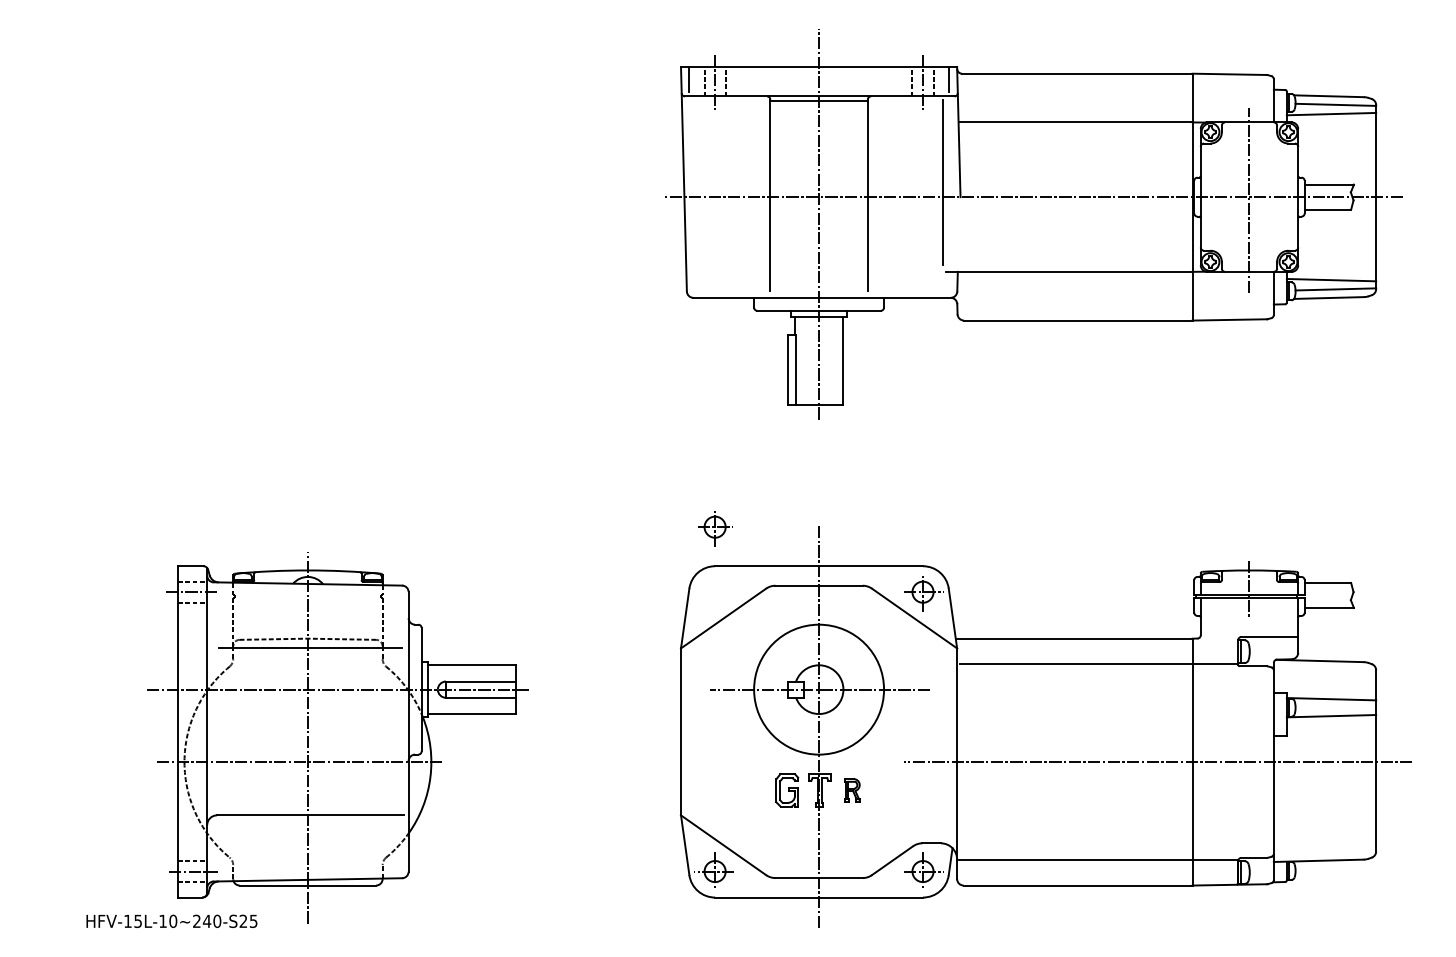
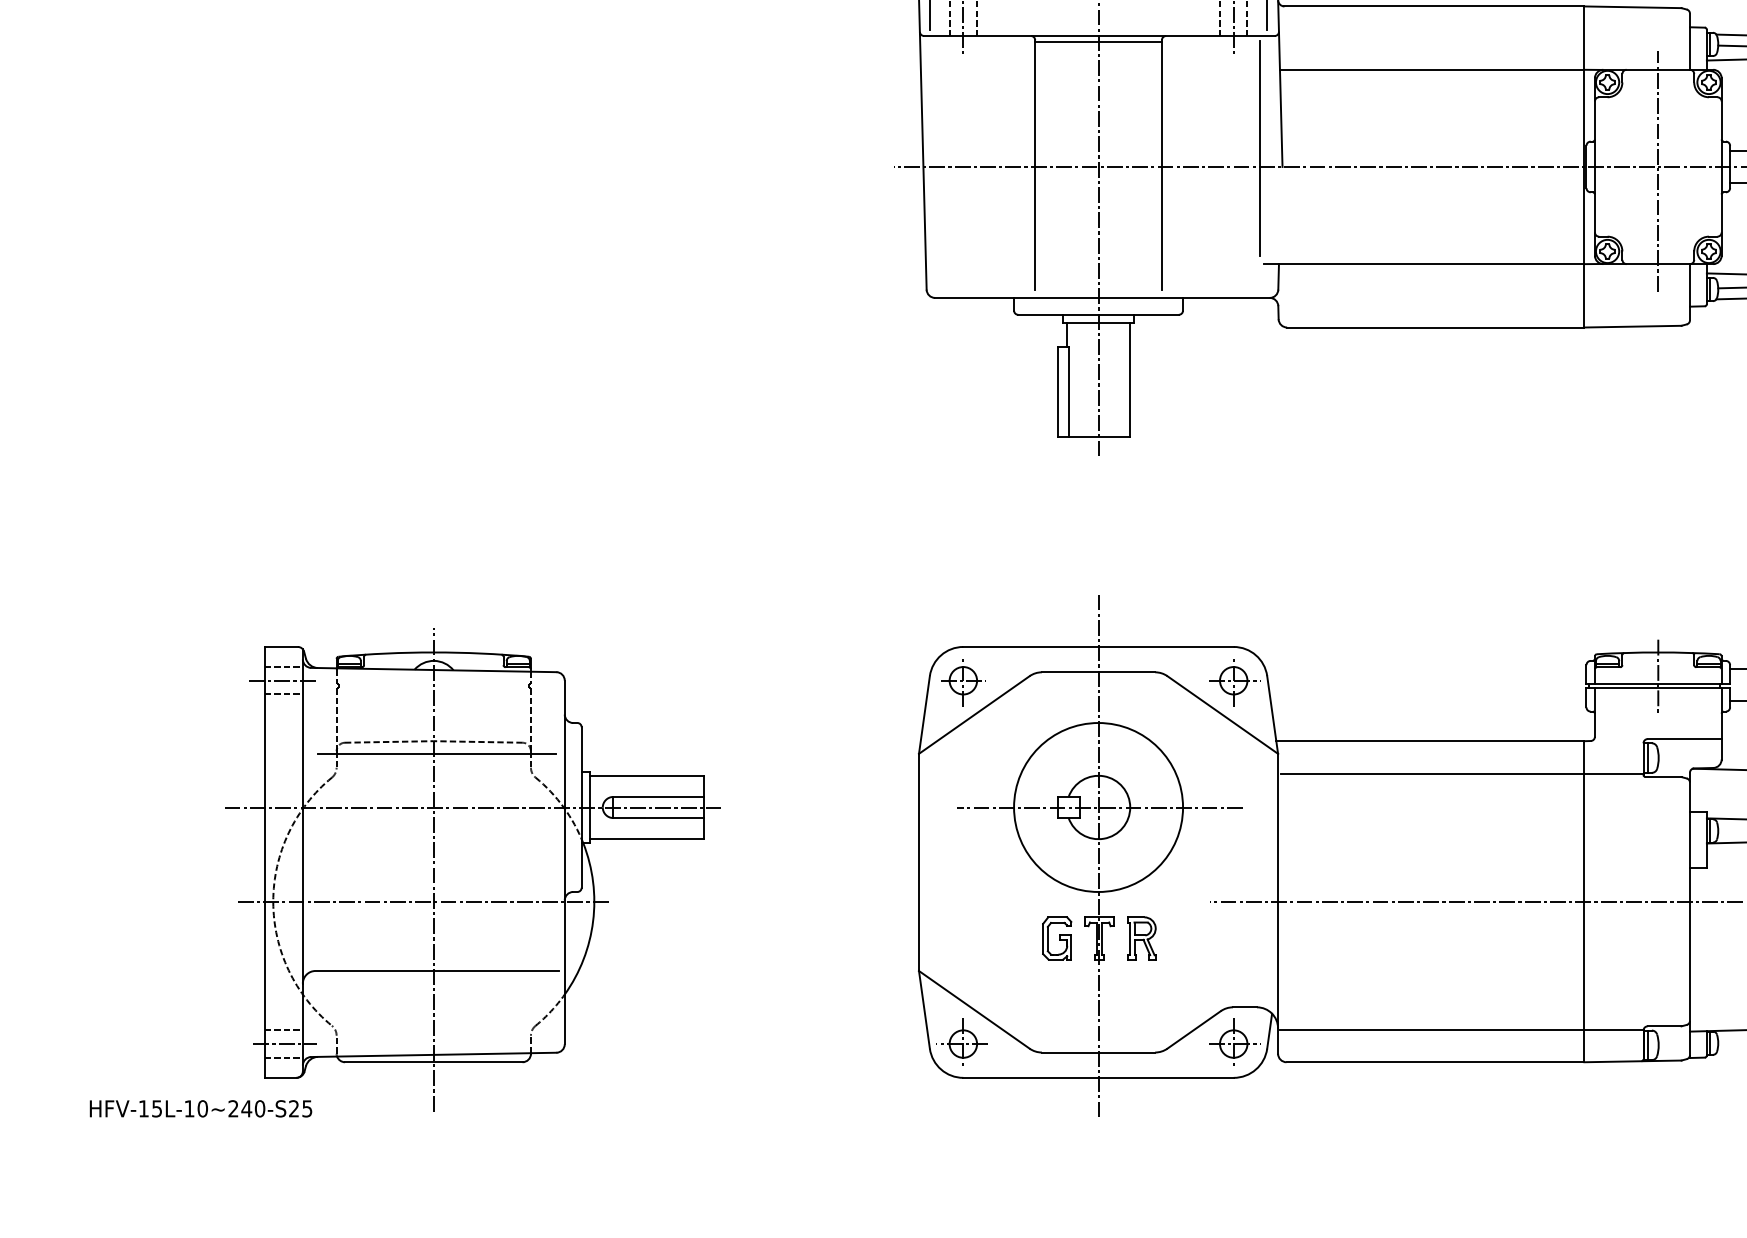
part: (715, 528) -> (963, 682), moved
part: (851, 790) -> (1140, 938), size x1.43
text: (171, 920) -> (200, 1107), moved

